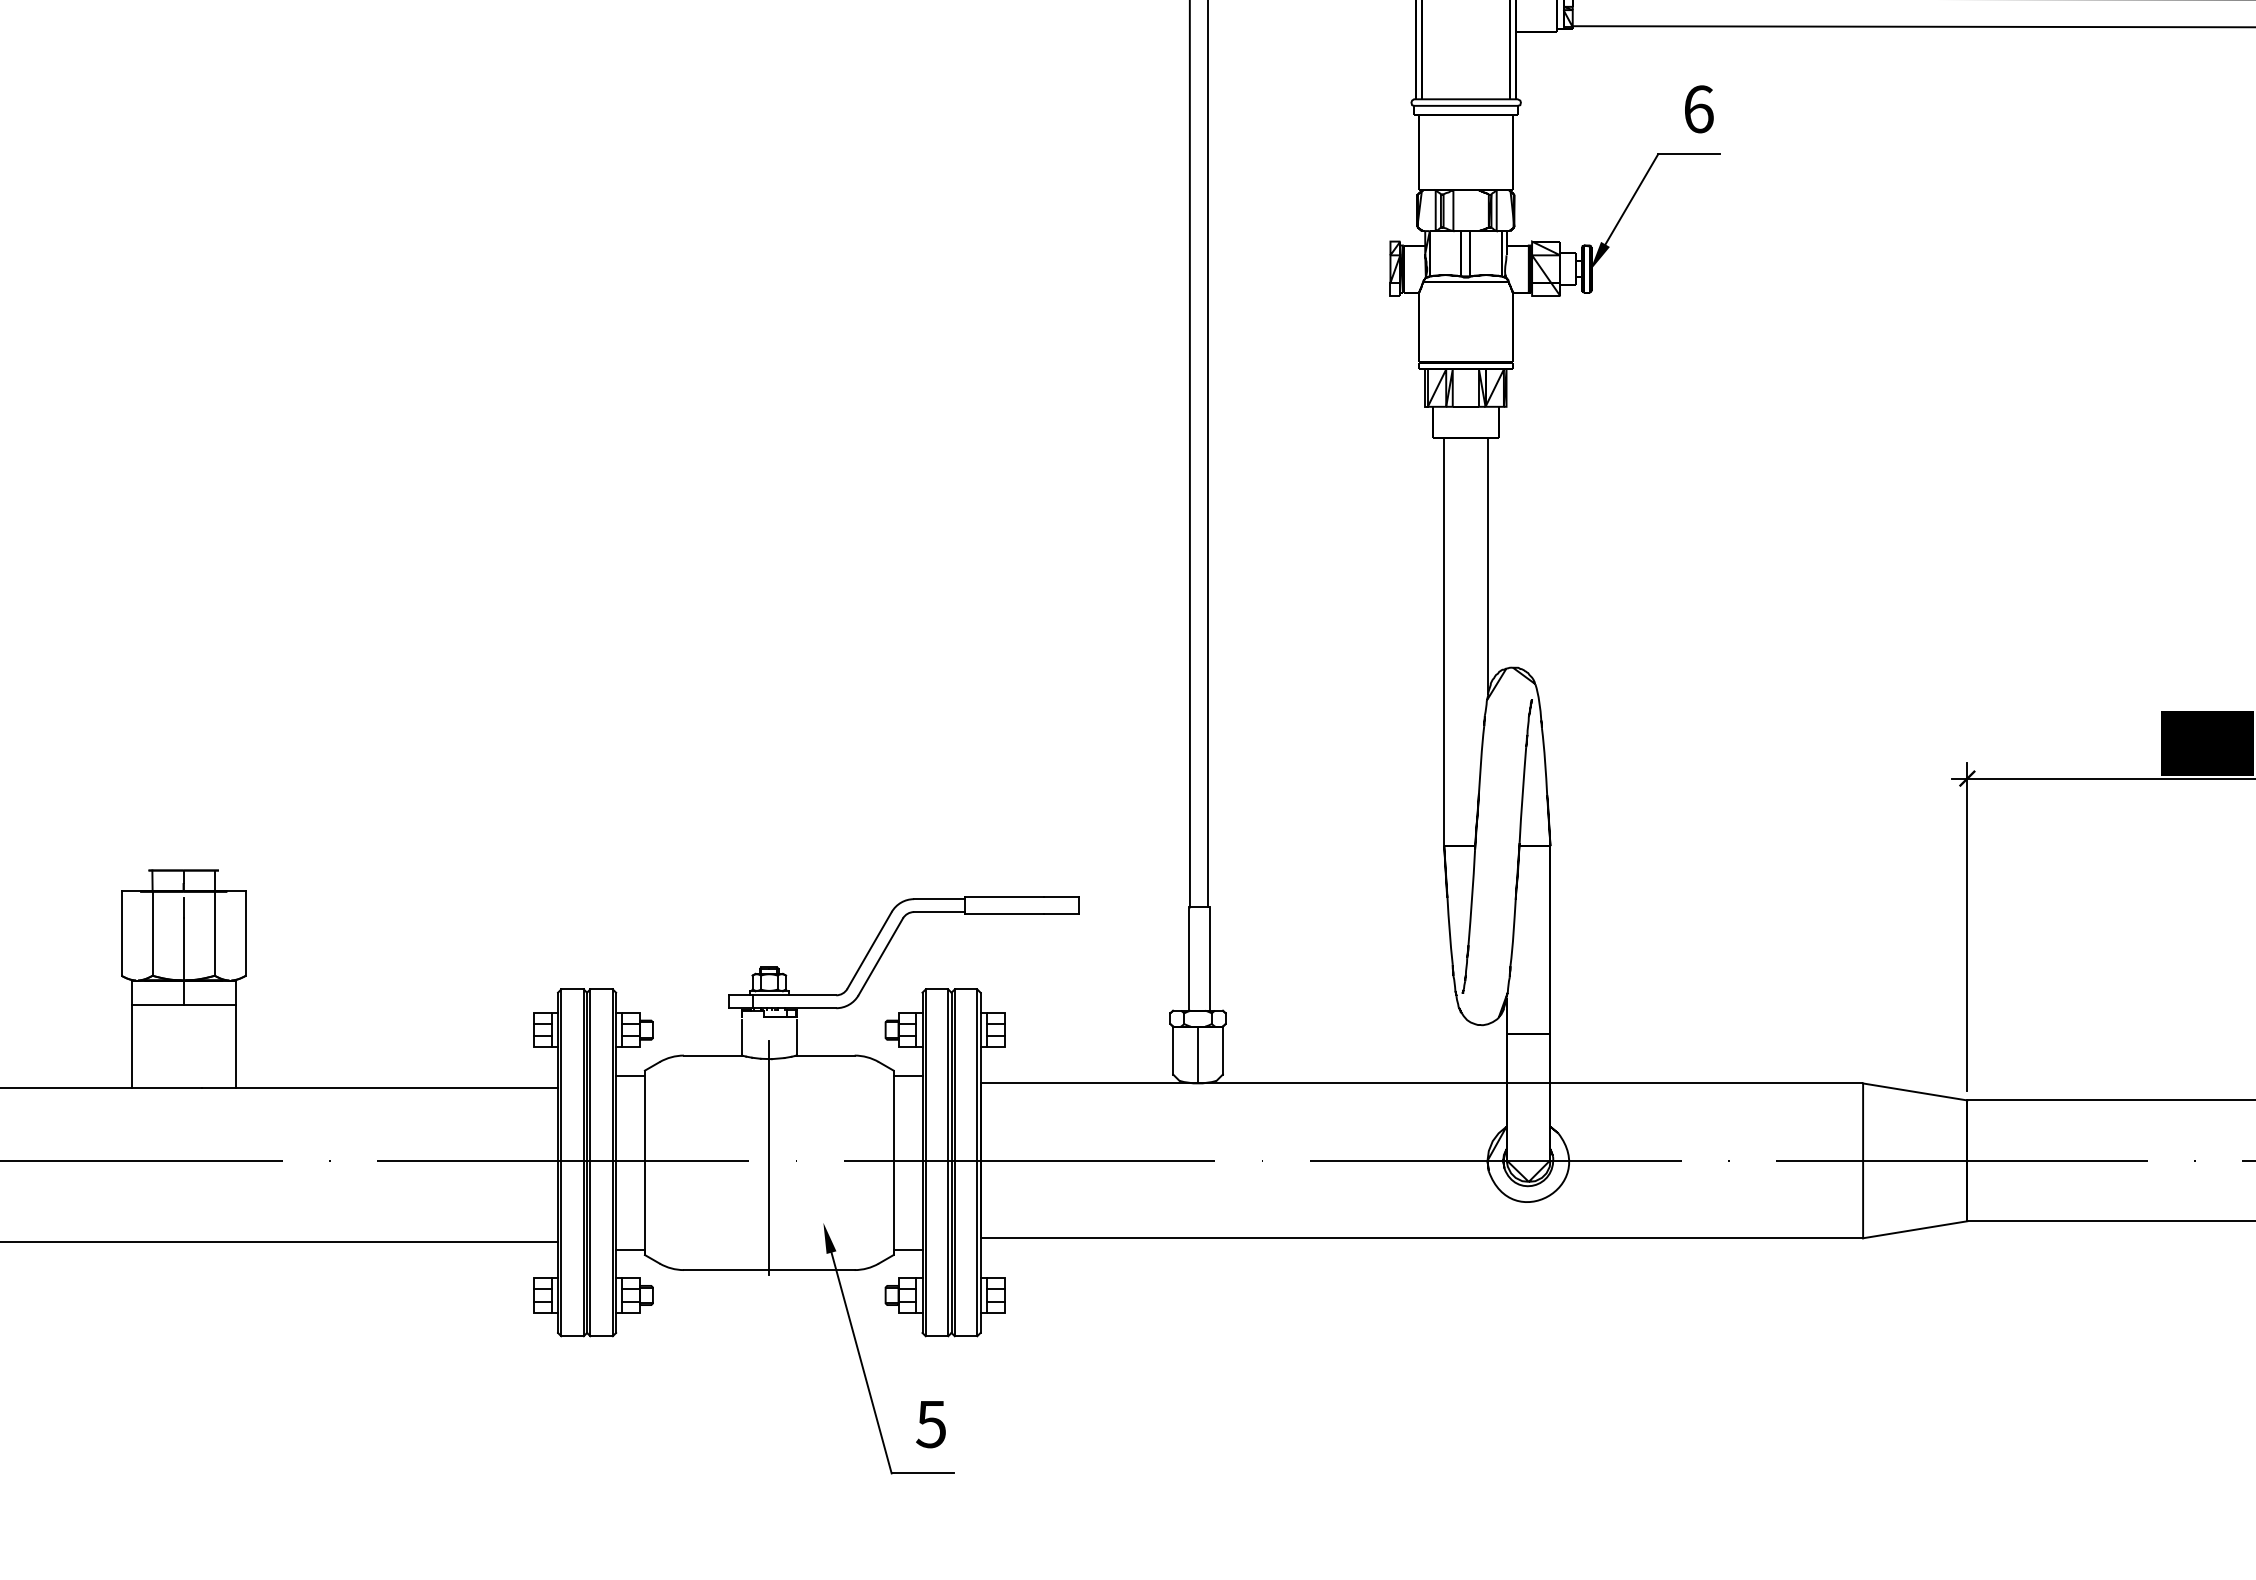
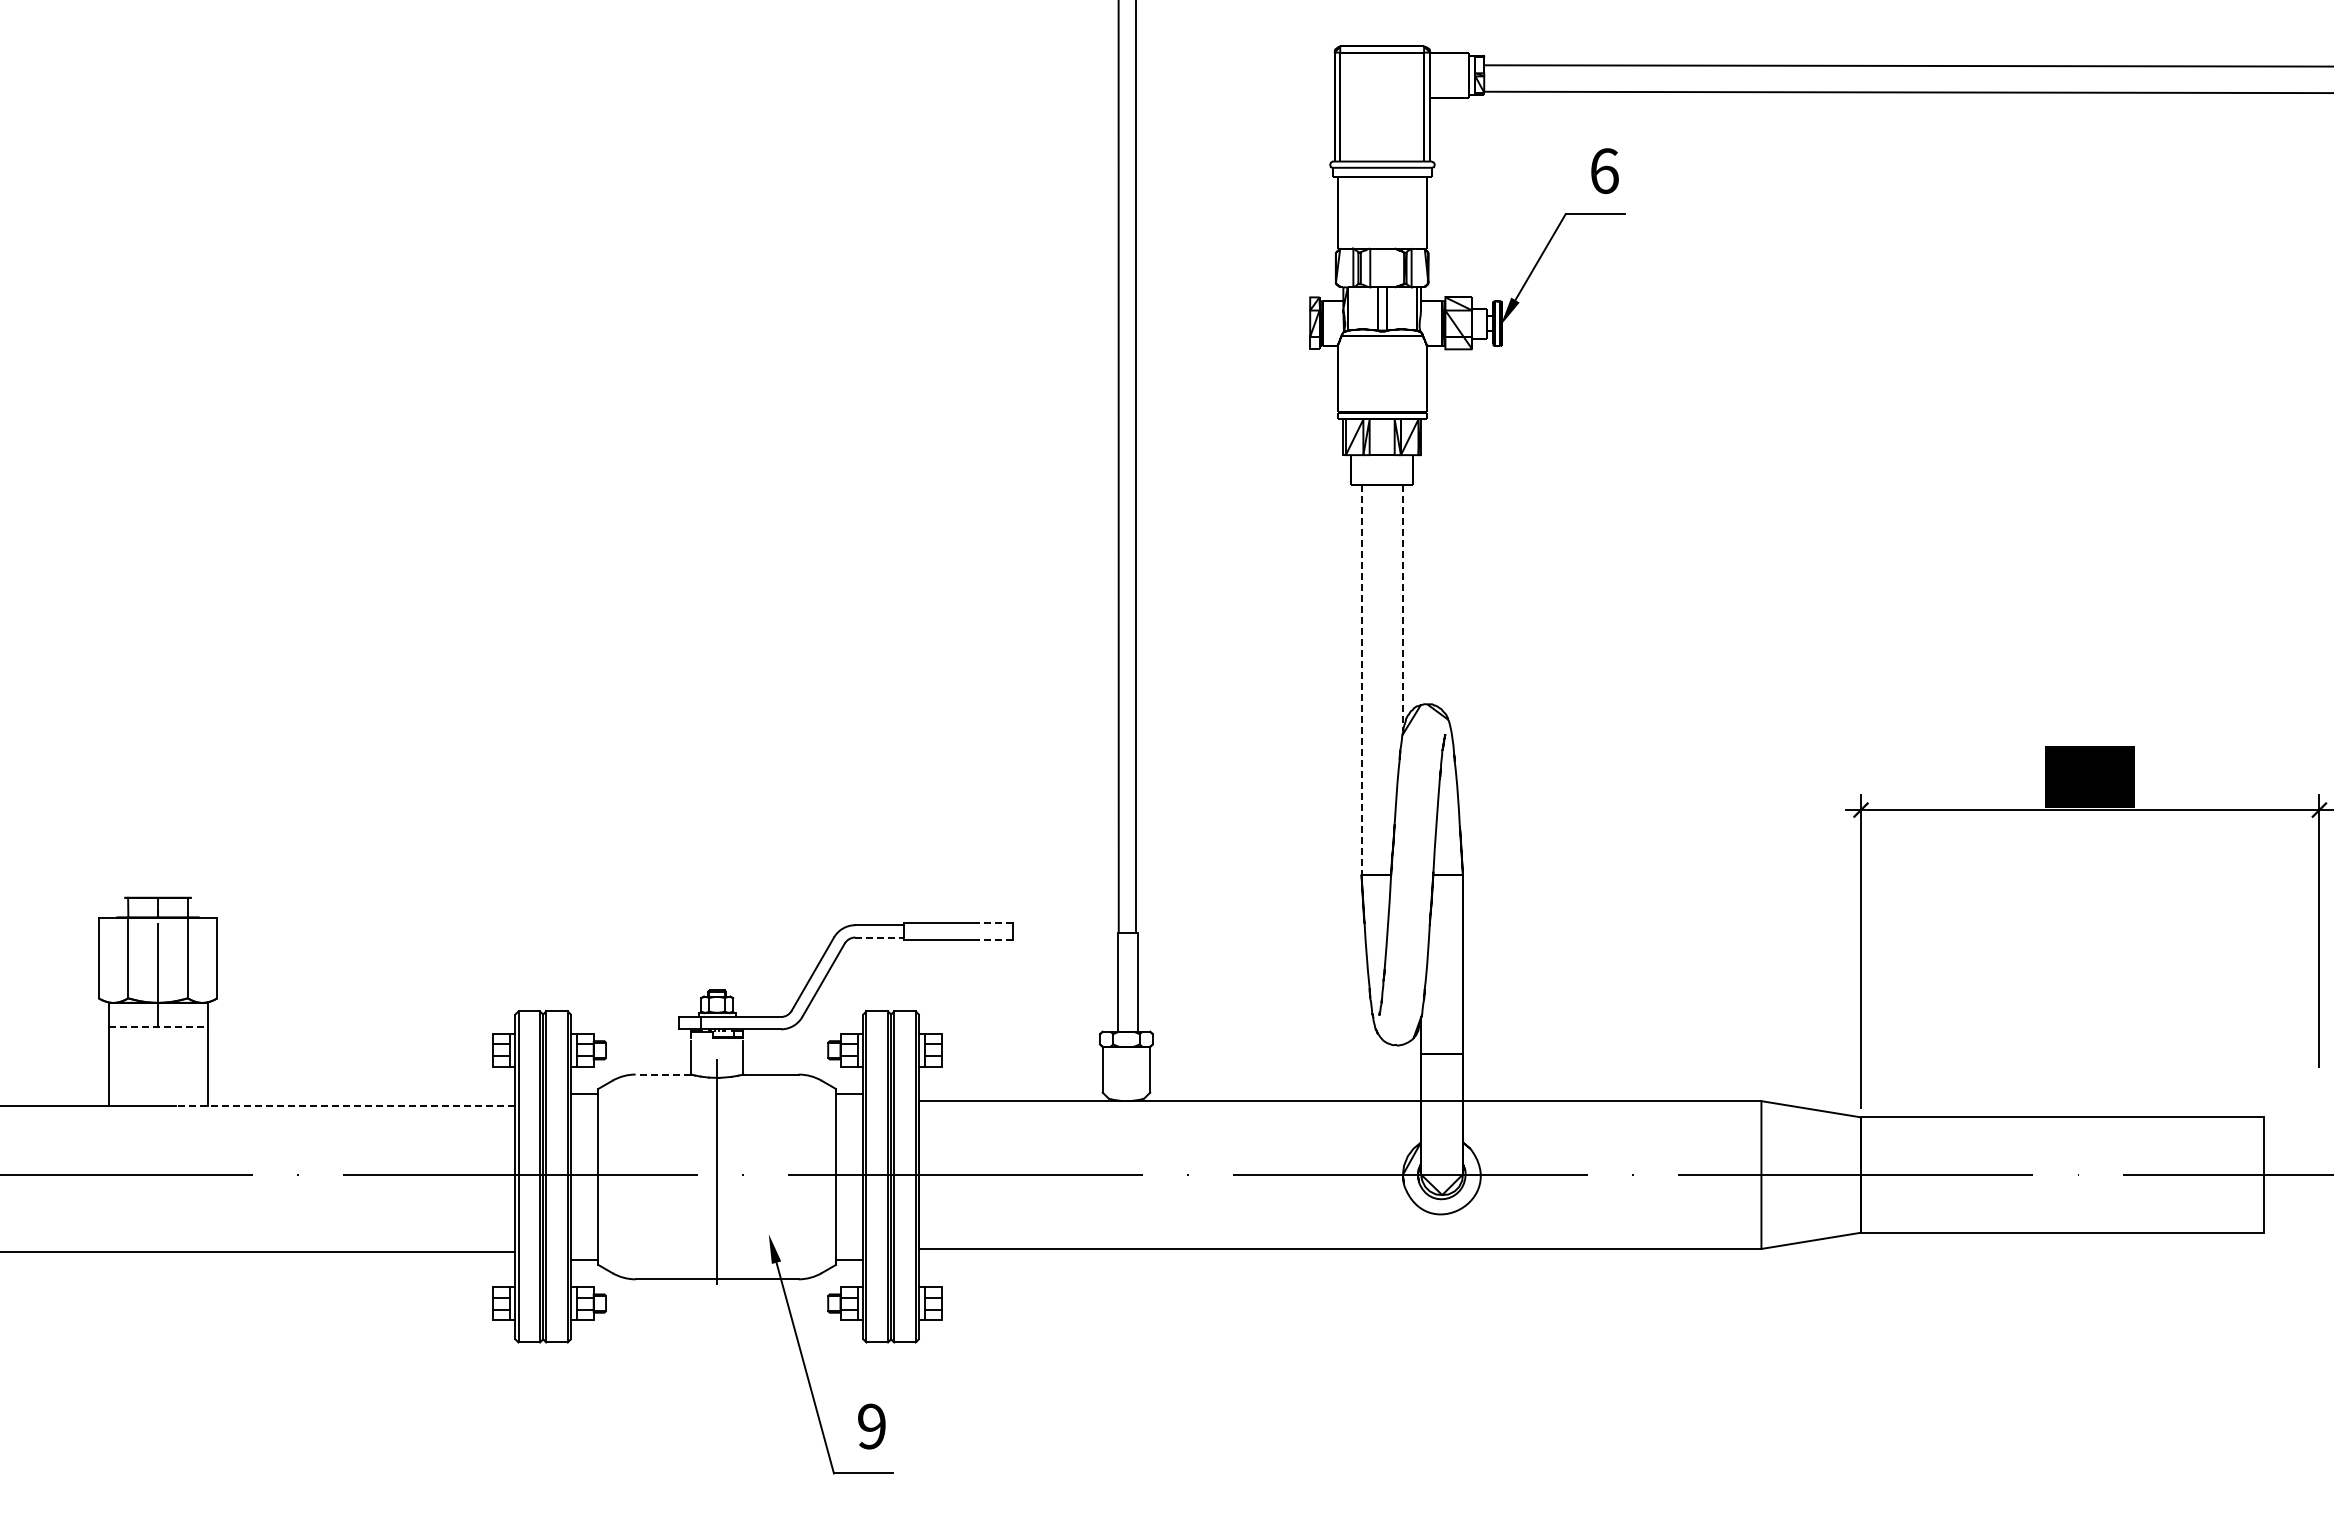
line: (1488, 566) -> (1403, 607), solid -> dashed
line: (1444, 641) -> (1361, 679), solid -> dashed
line: (1060, 896) -> (995, 922), solid -> dashed
line: (940, 912) -> (880, 937), solid -> dashed
line: (1060, 914) -> (995, 939), solid -> dashed
line: (184, 1005) -> (158, 1026), solid -> dashed
line: (1198, 1054) -> (1126, 1073), removed
line: (713, 1055) -> (663, 1074), solid -> dashed
line: (380, 1088) -> (345, 1105), solid -> dashed
text: (930, 1424) -> (871, 1426), 5 -> 9

